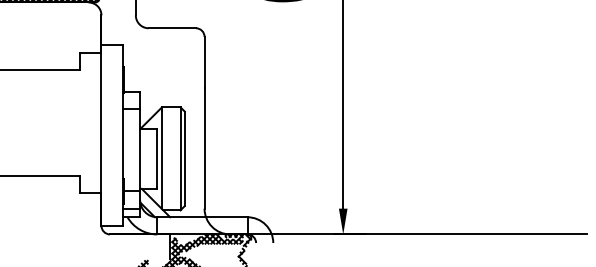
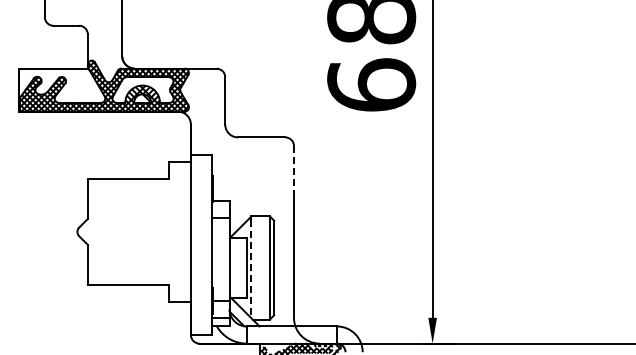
line: (204, 62) -> (293, 171), solid -> dashed
line: (162, 160) -> (251, 269), solid -> dashed

